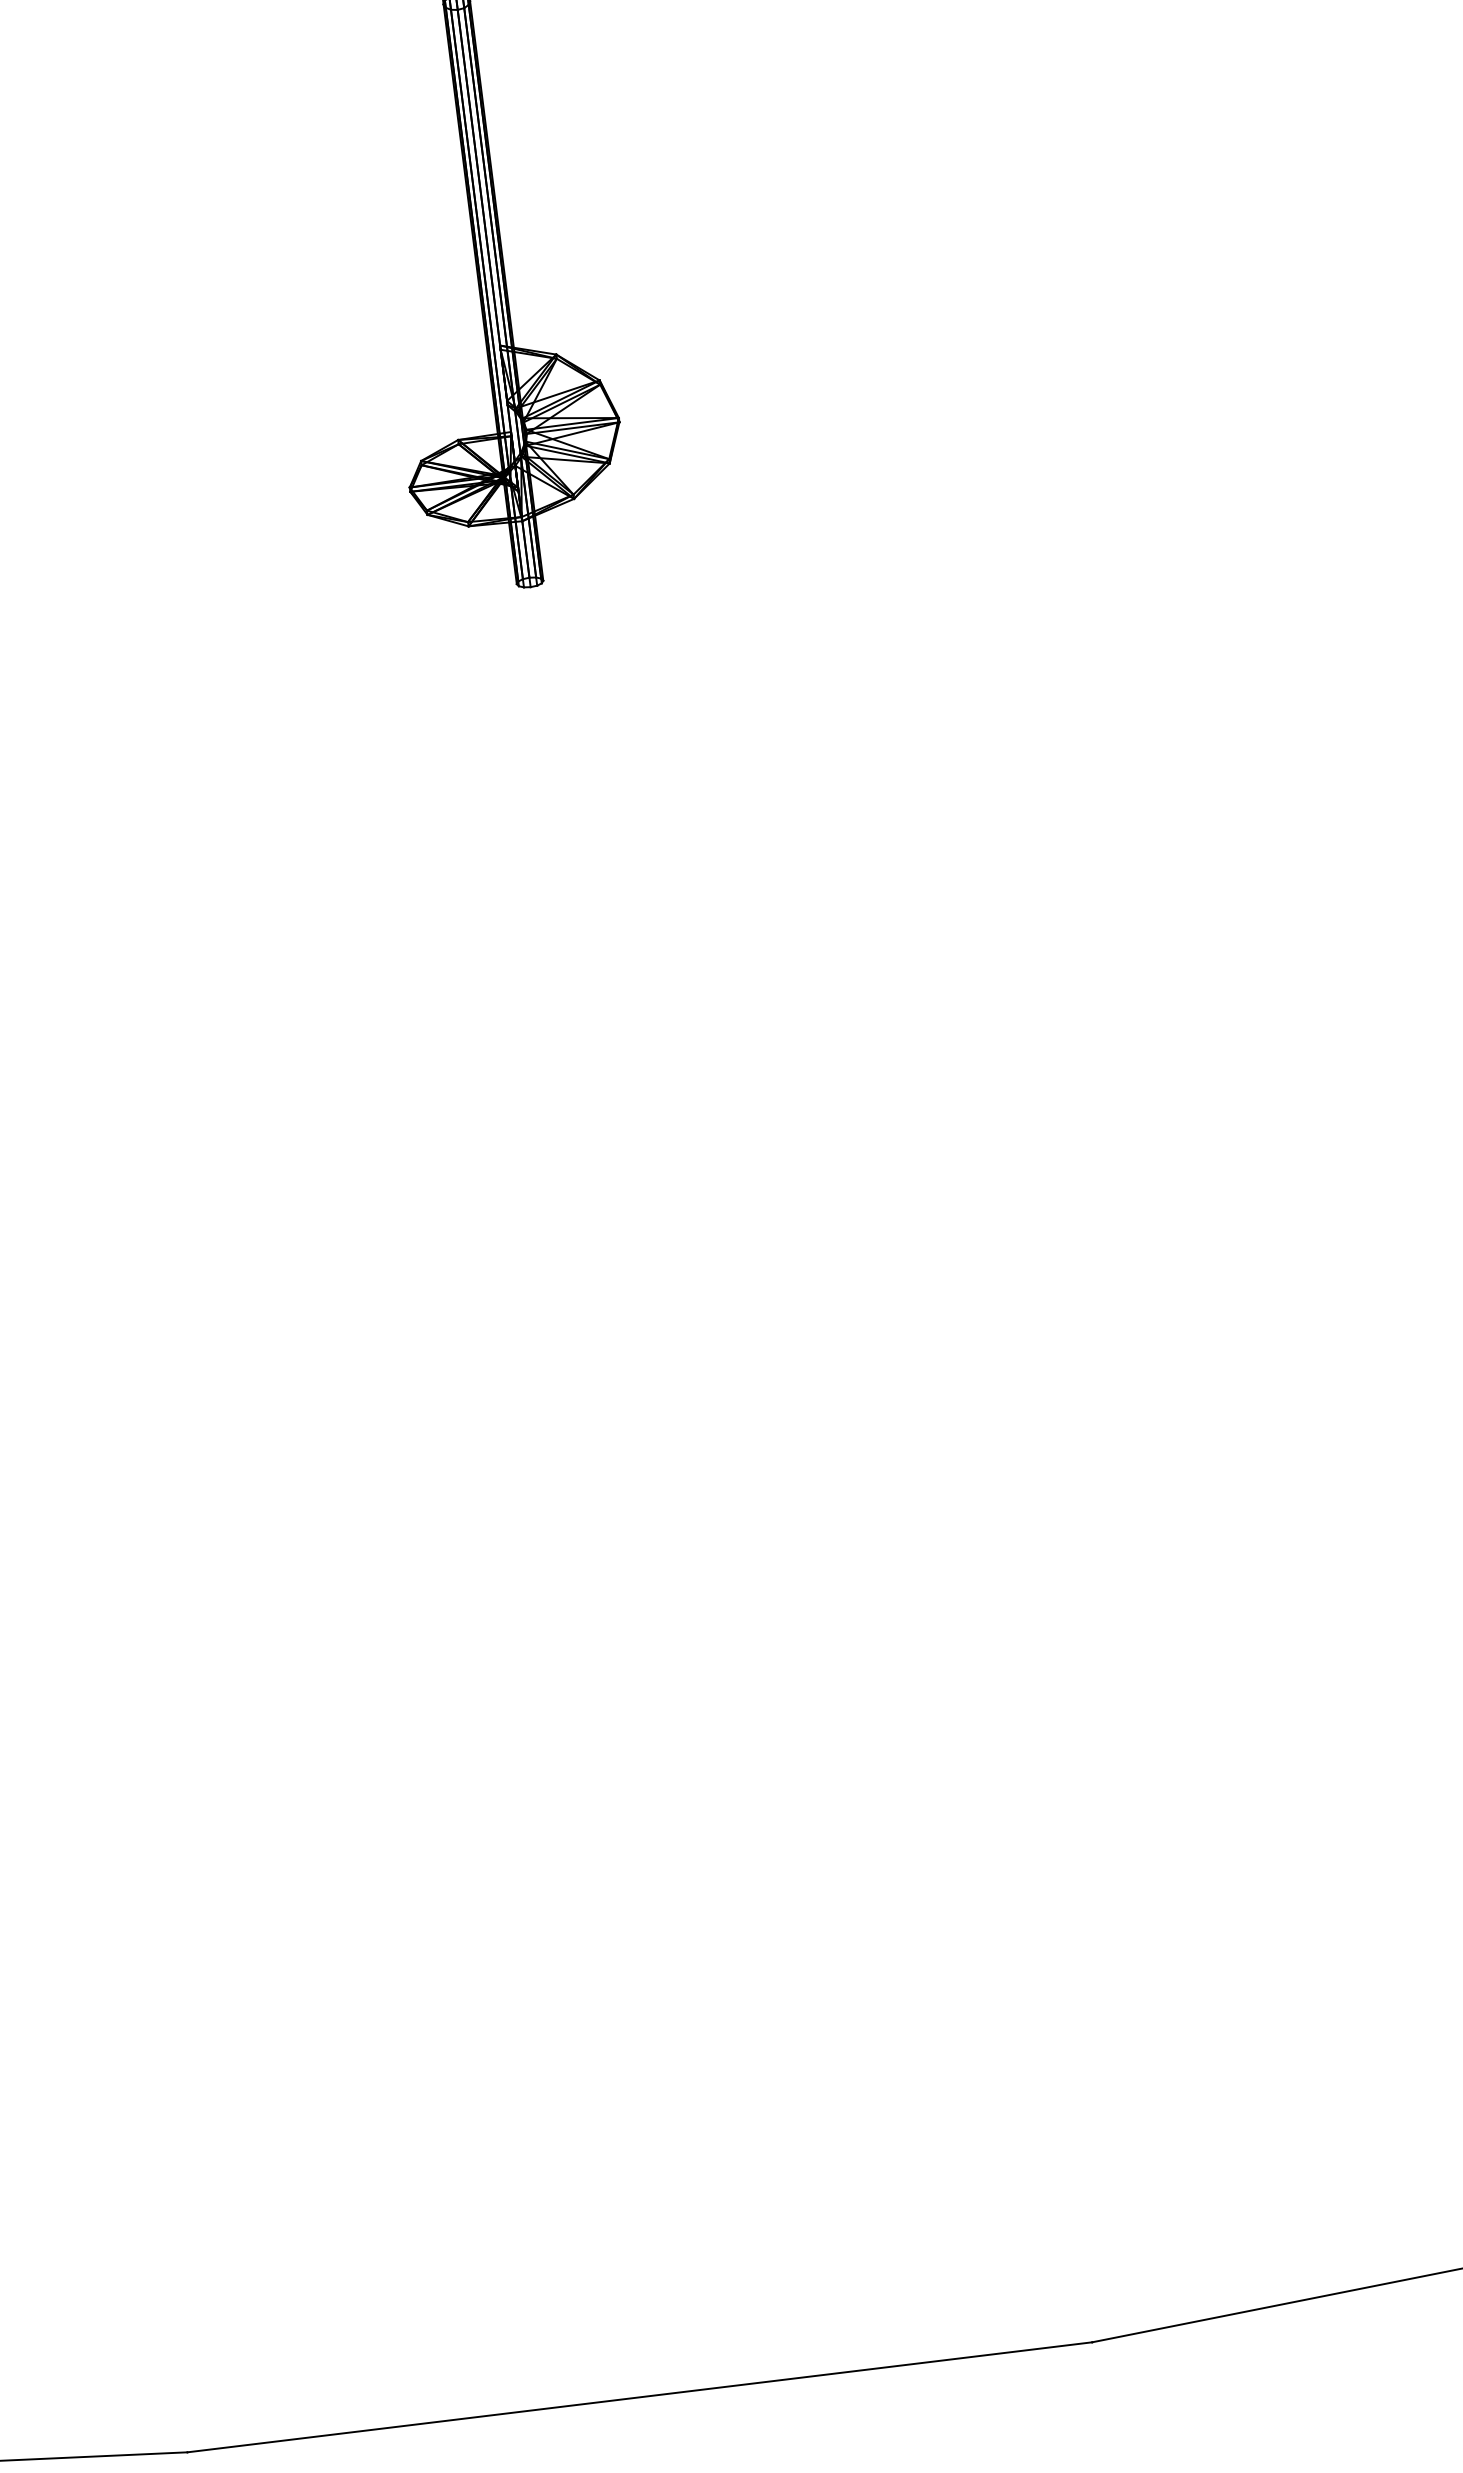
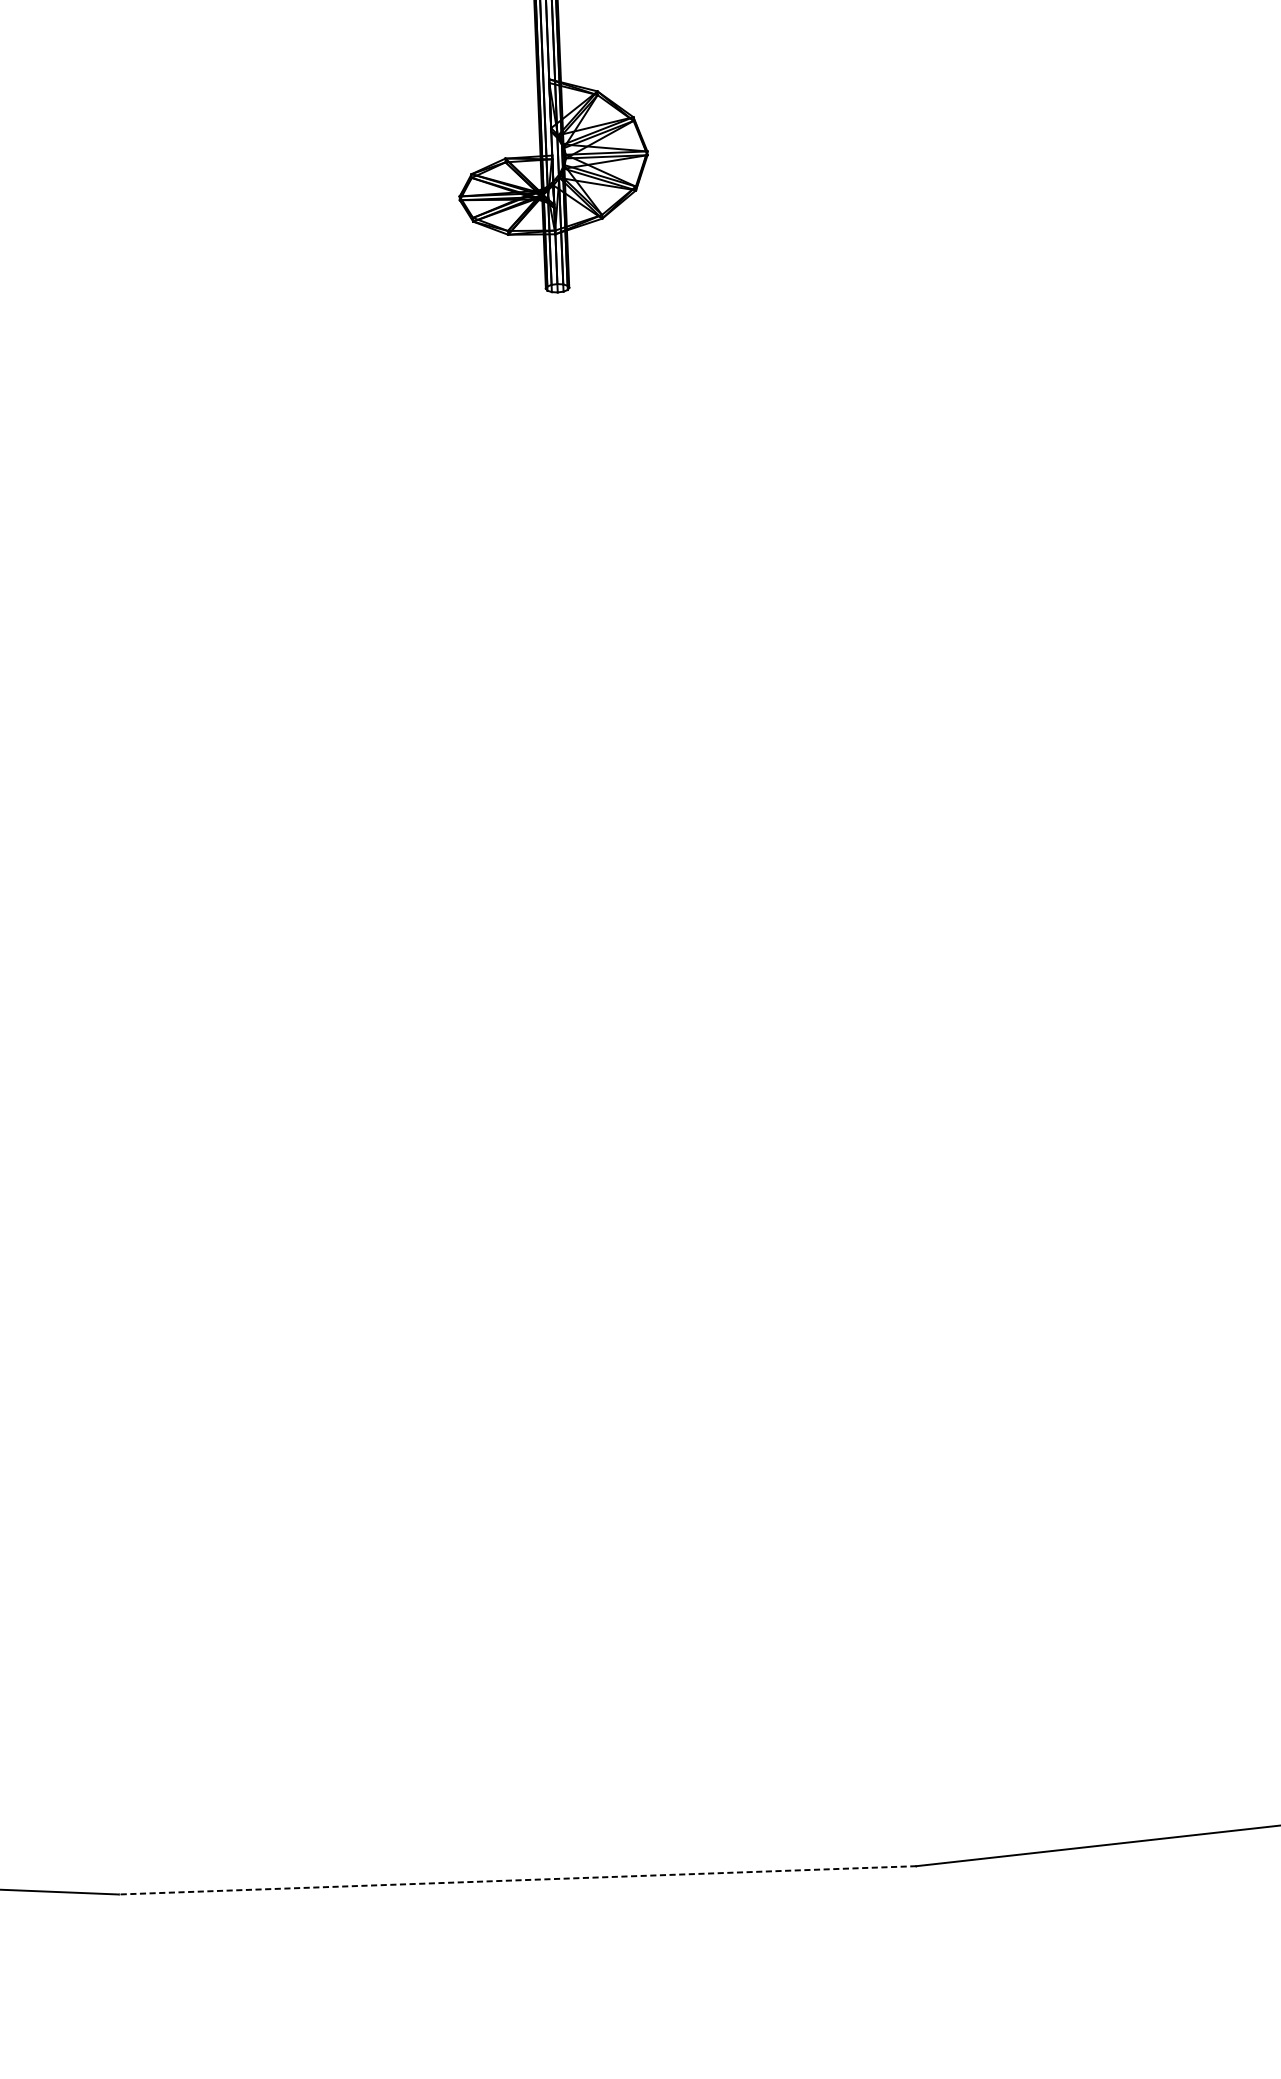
line: (639, 2397) -> (517, 1880), solid -> dashed

